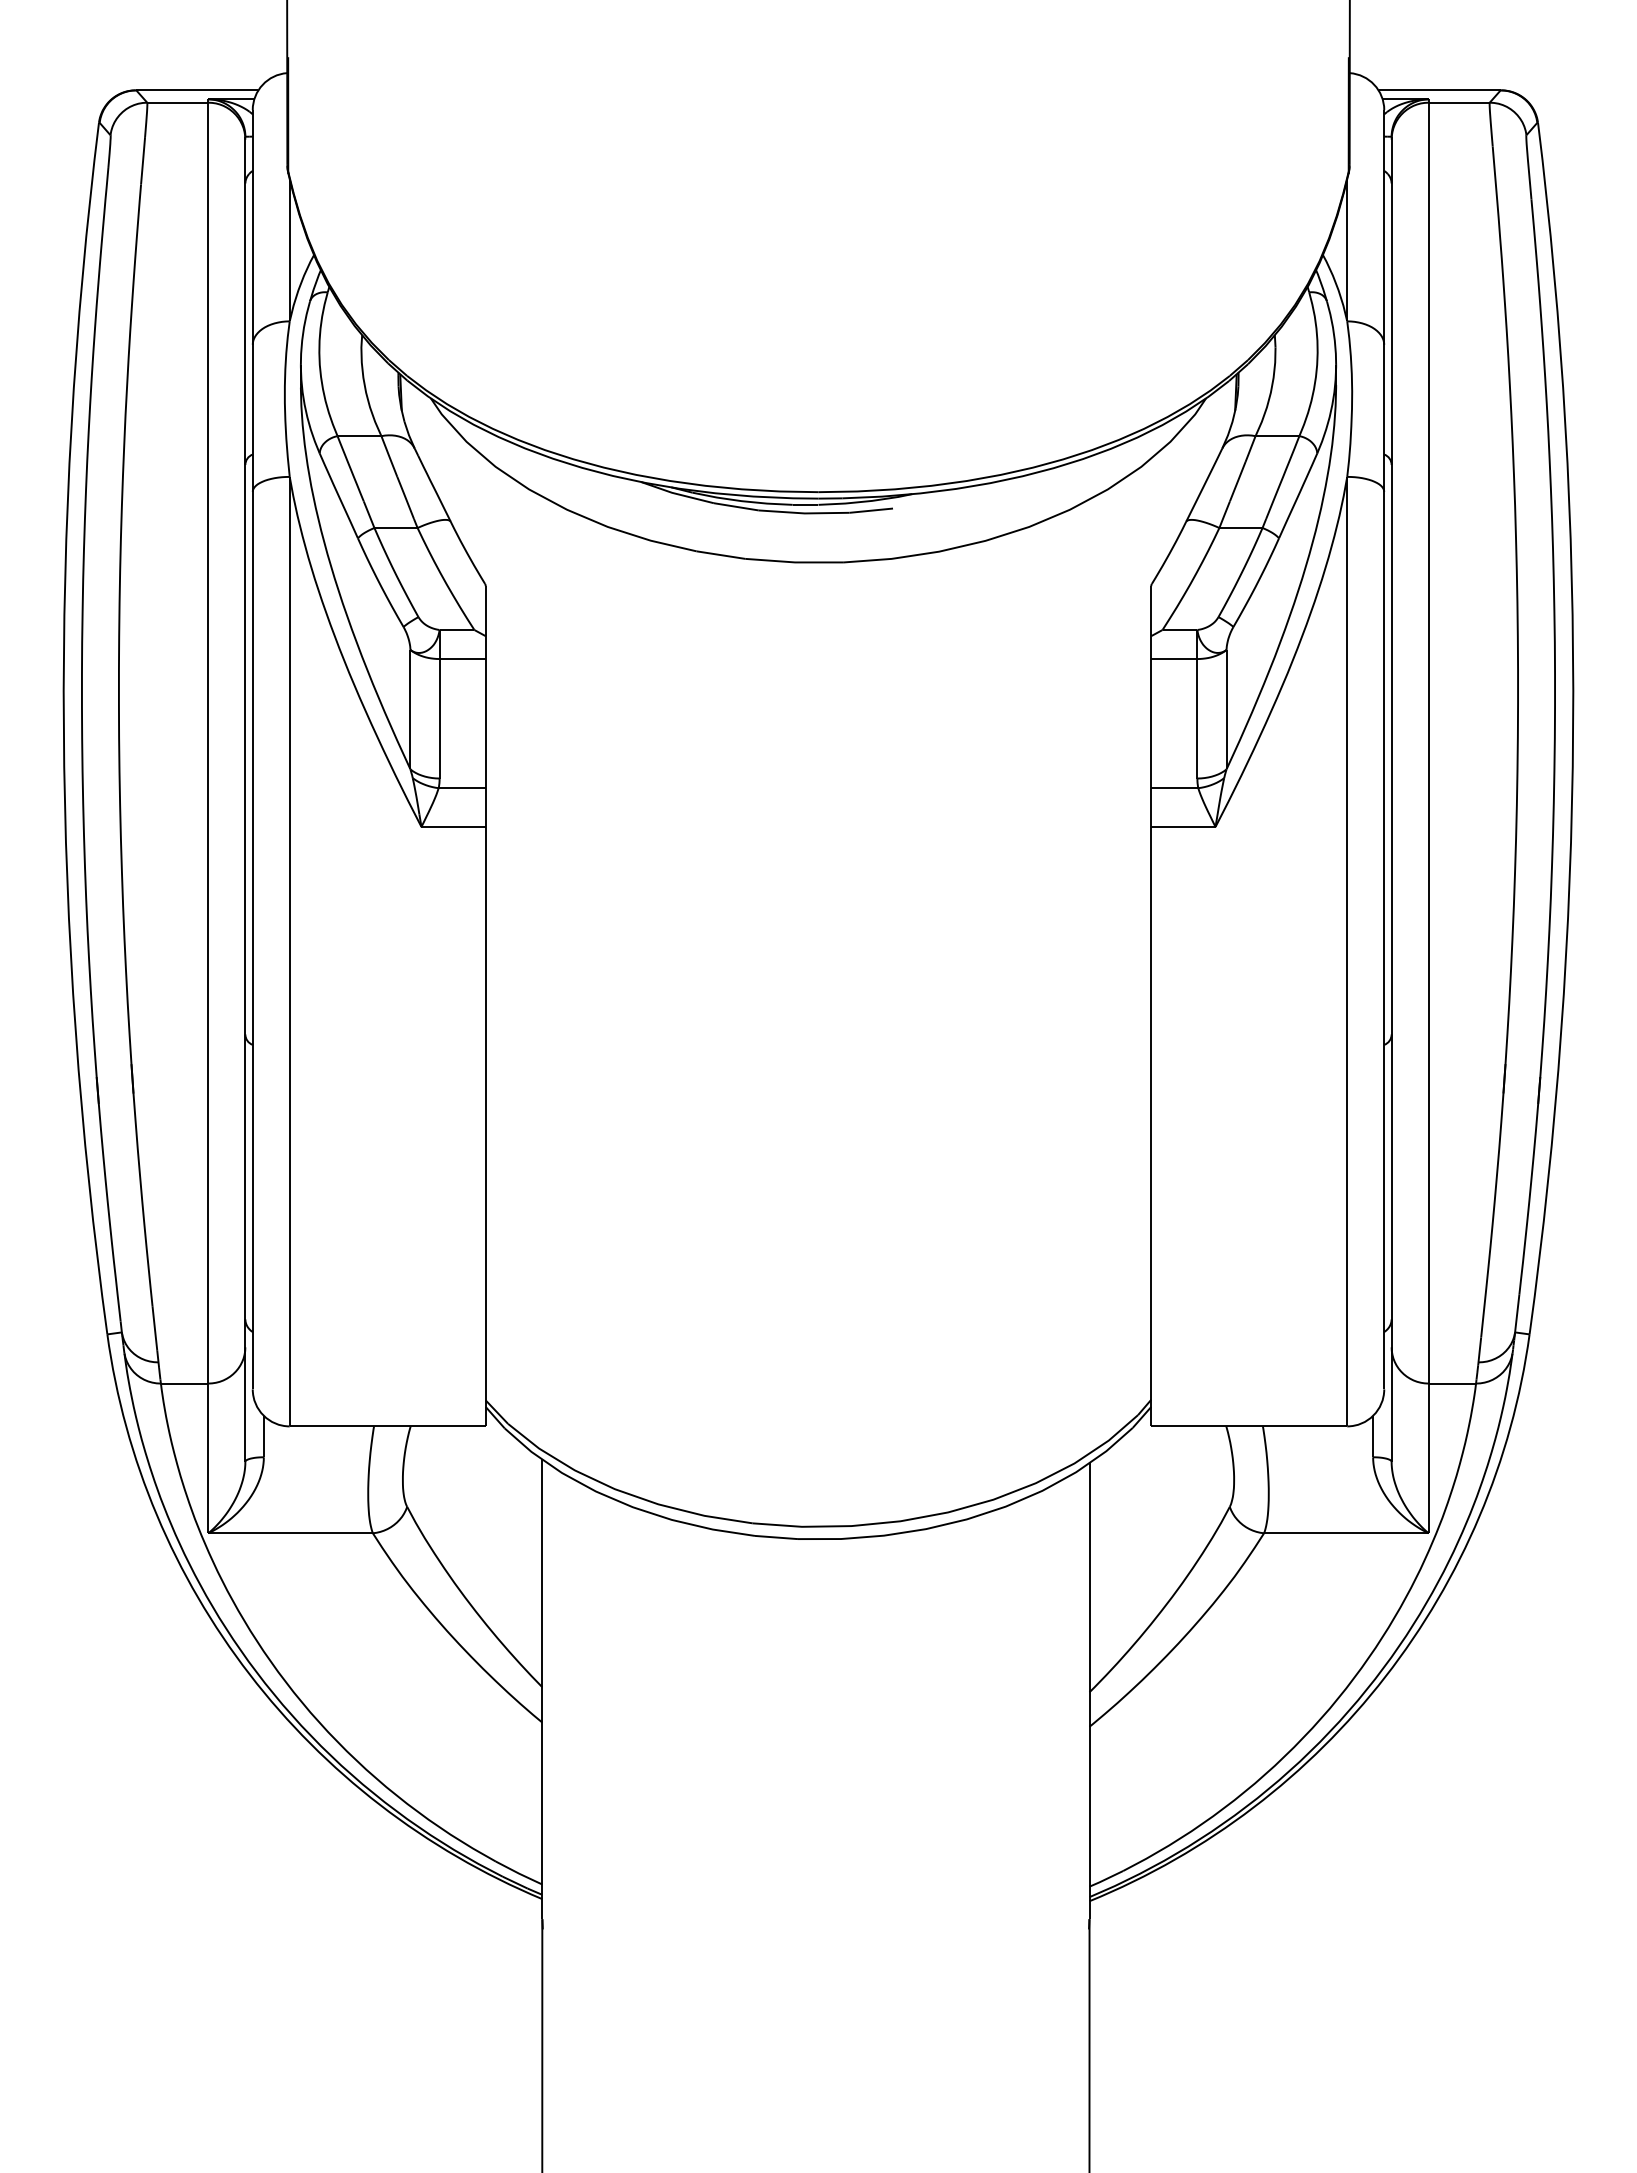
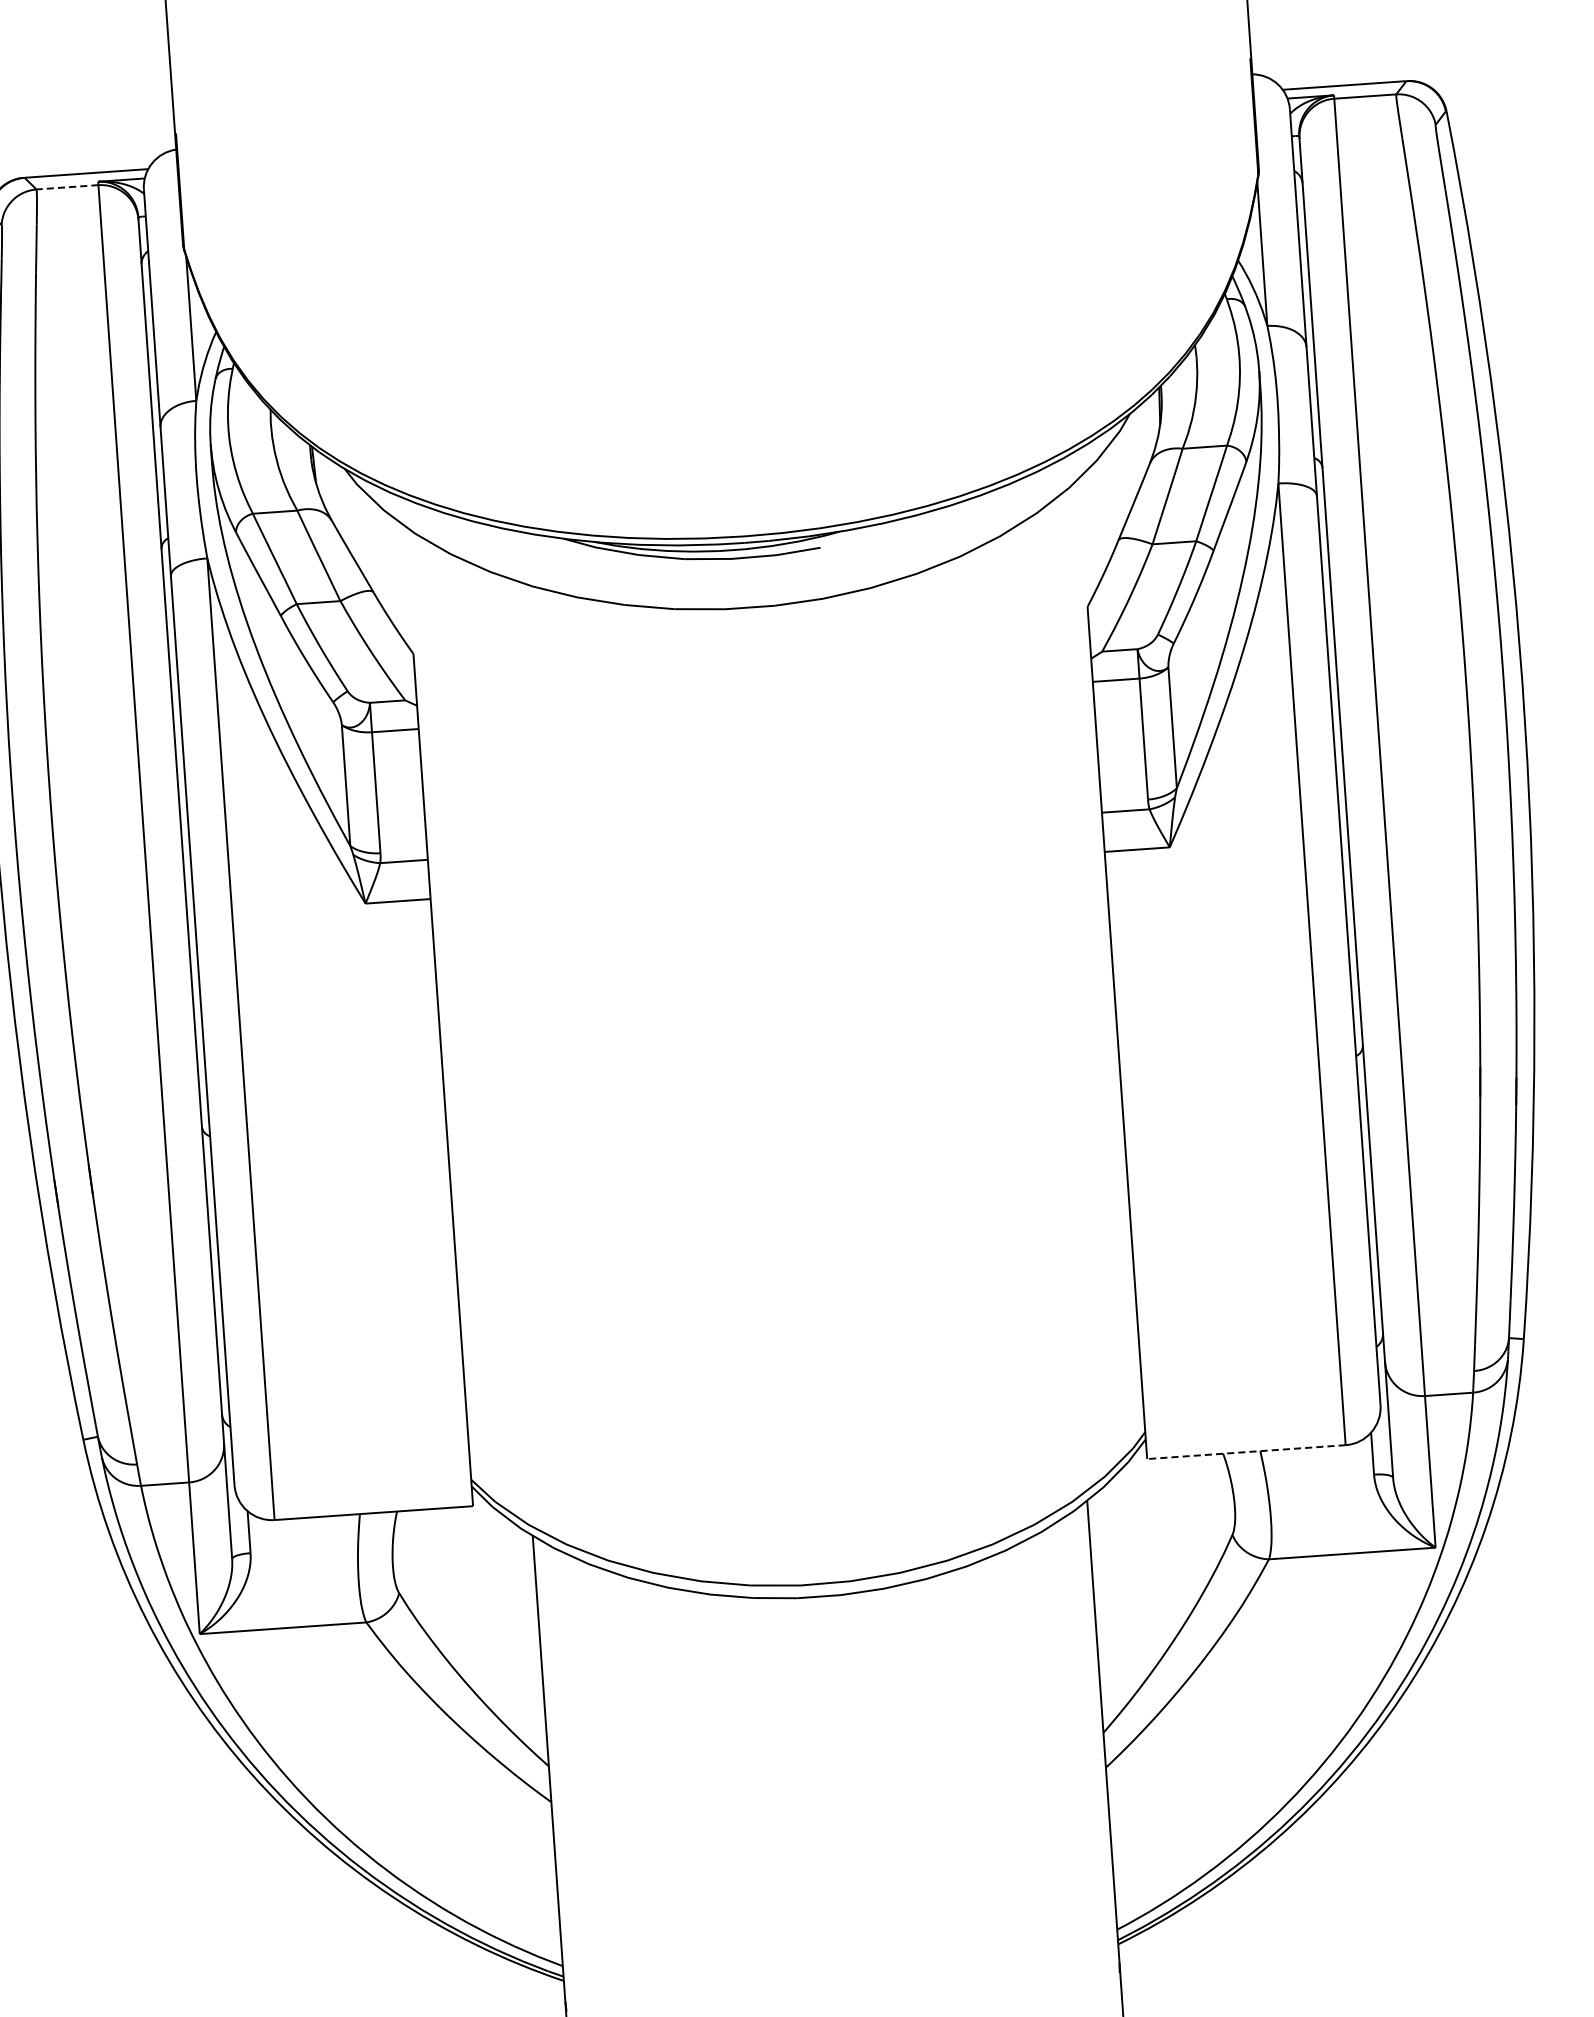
line: (177, 102) -> (67, 187), solid -> dashed
line: (1249, 1426) -> (1246, 1452), solid -> dashed

